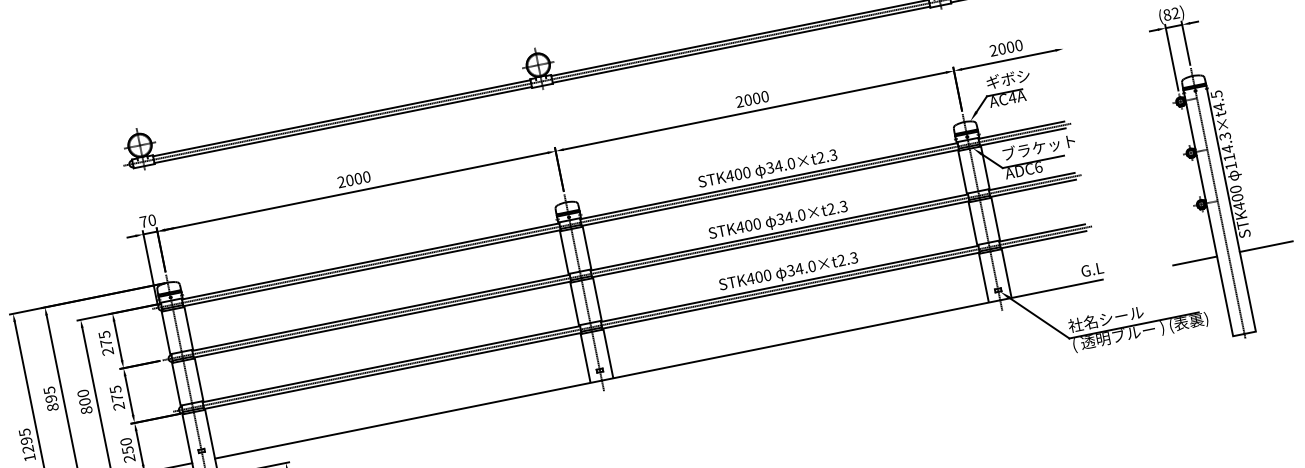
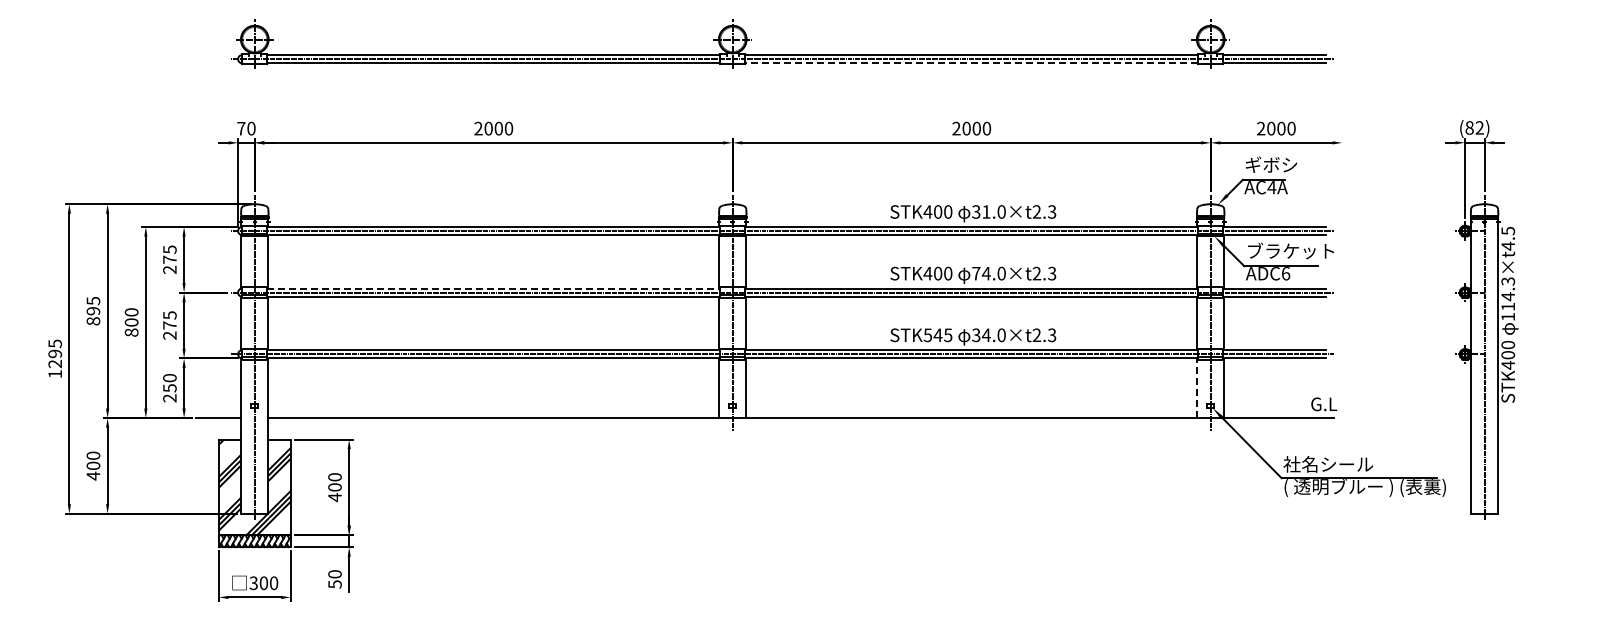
line: (741, 44) -> (971, 63), solid -> dashed
text: (777, 165) -> (985, 211), 34.0×t2.3 -> 31.0×t2.3
text: (780, 219) -> (976, 273), 34.0×t2.3 -> 74.0×t2.3
line: (1265, 247) -> (1529, 418), removed
line: (1195, 261) -> (1444, 418), removed
text: (758, 277) -> (937, 335), STK400 -> STK545
line: (984, 277) -> (1197, 388), solid -> dashed
line: (381, 312) -> (494, 288), solid -> dashed

